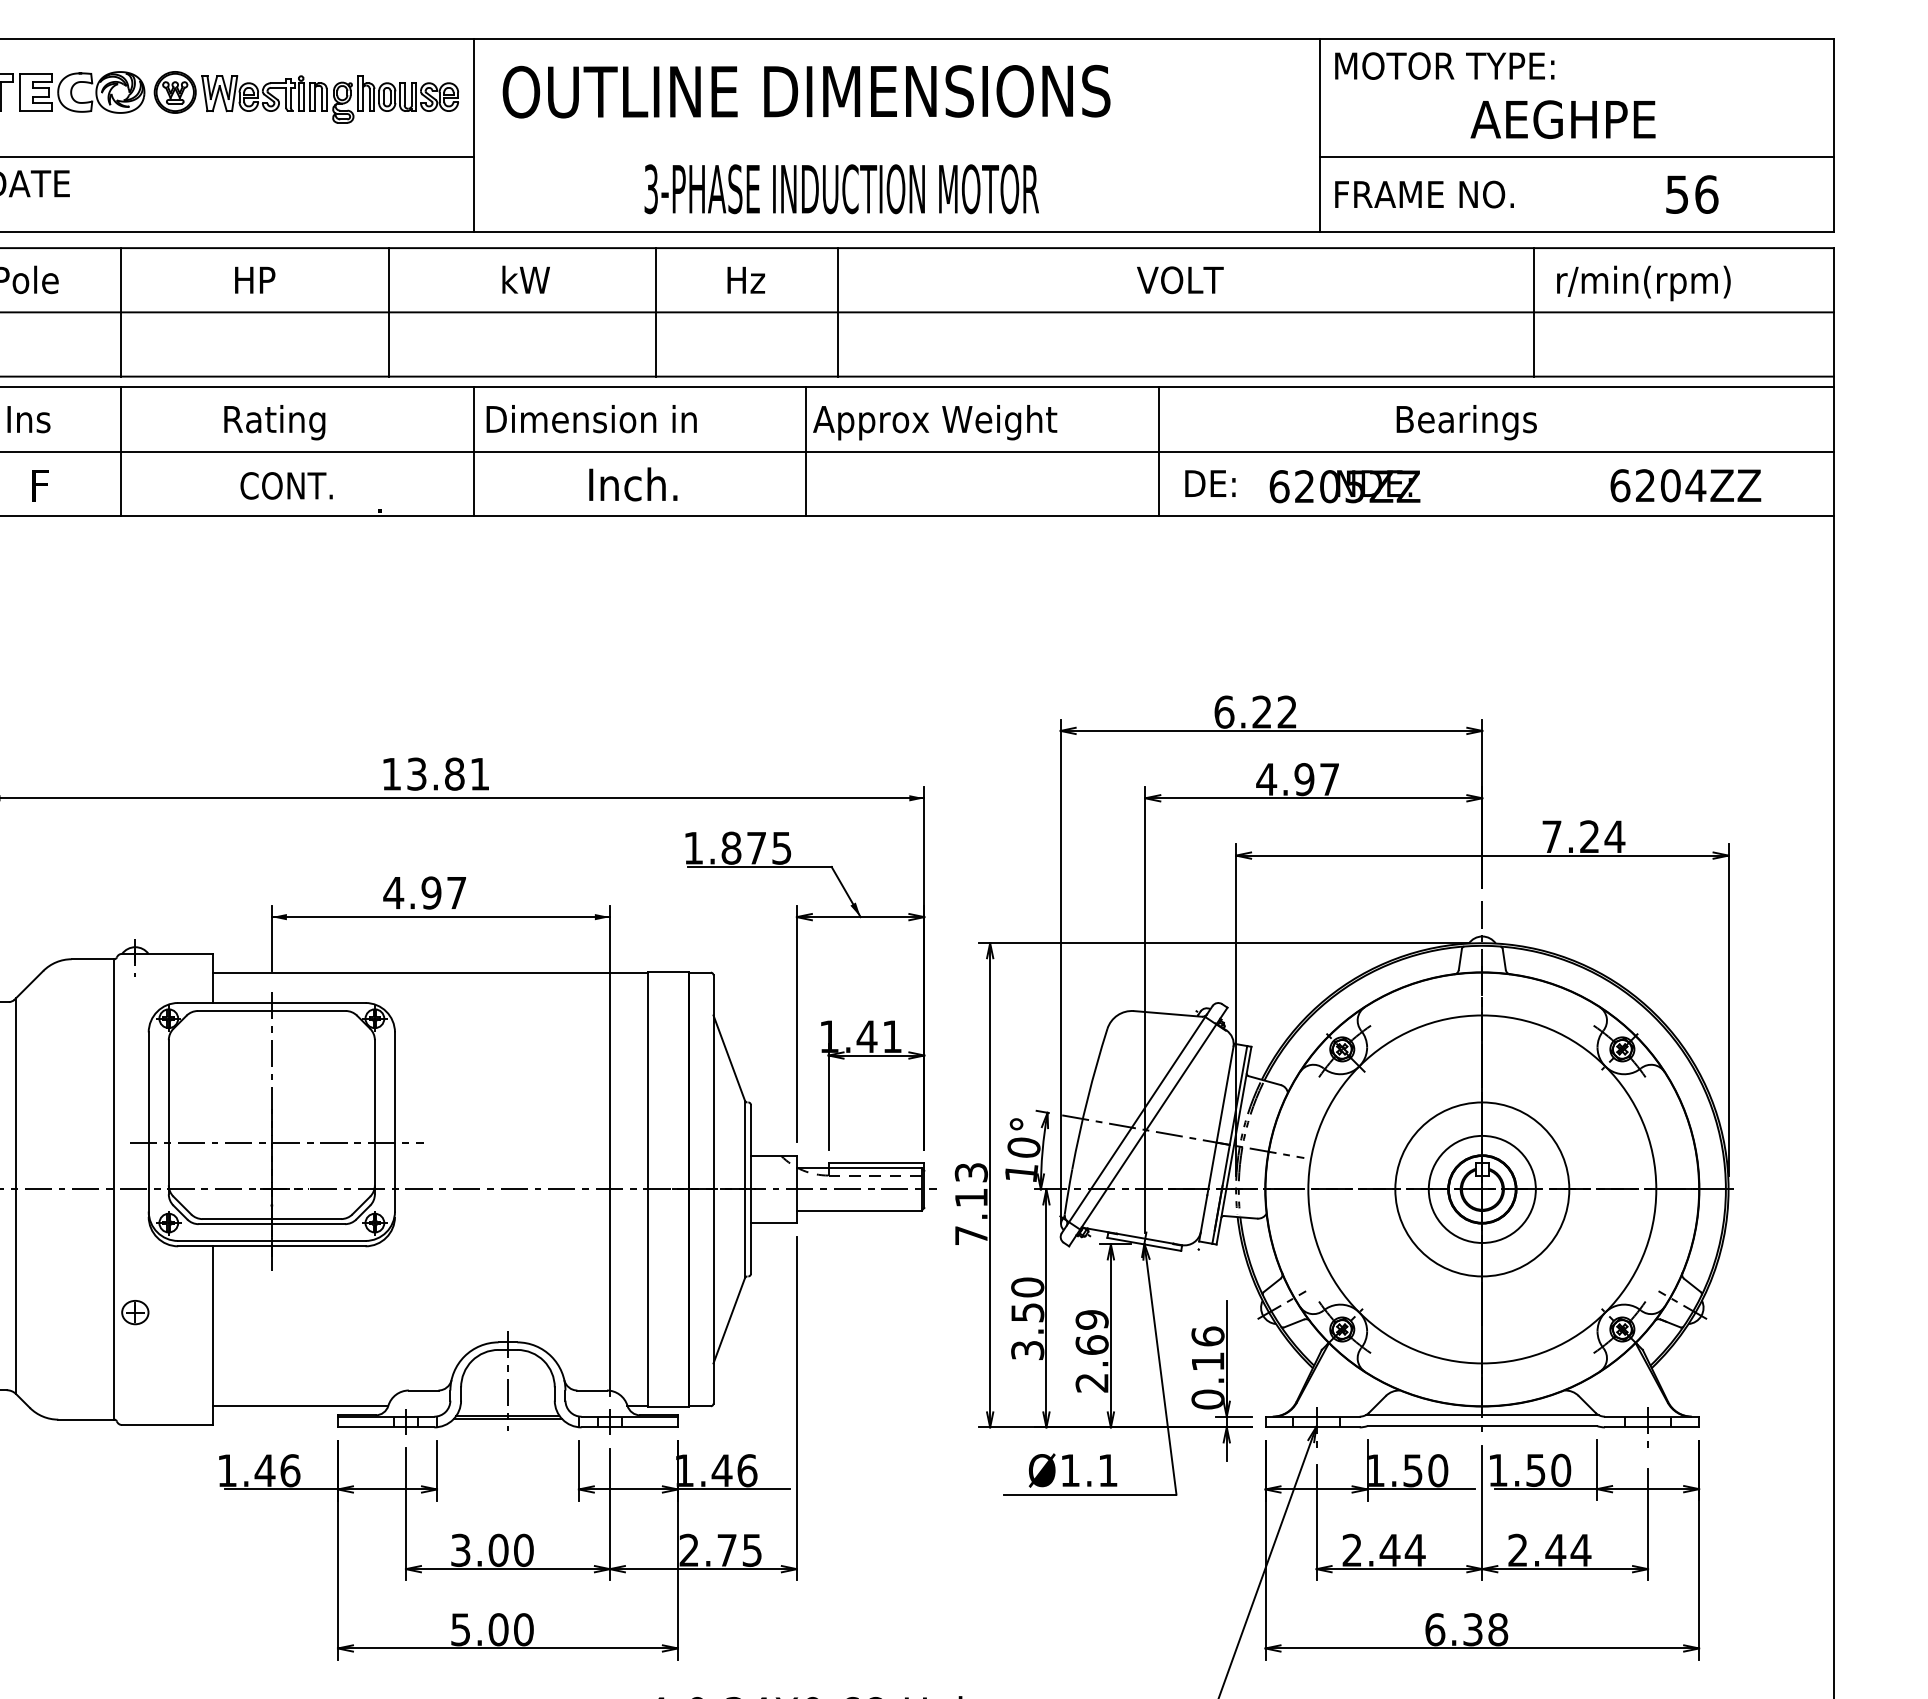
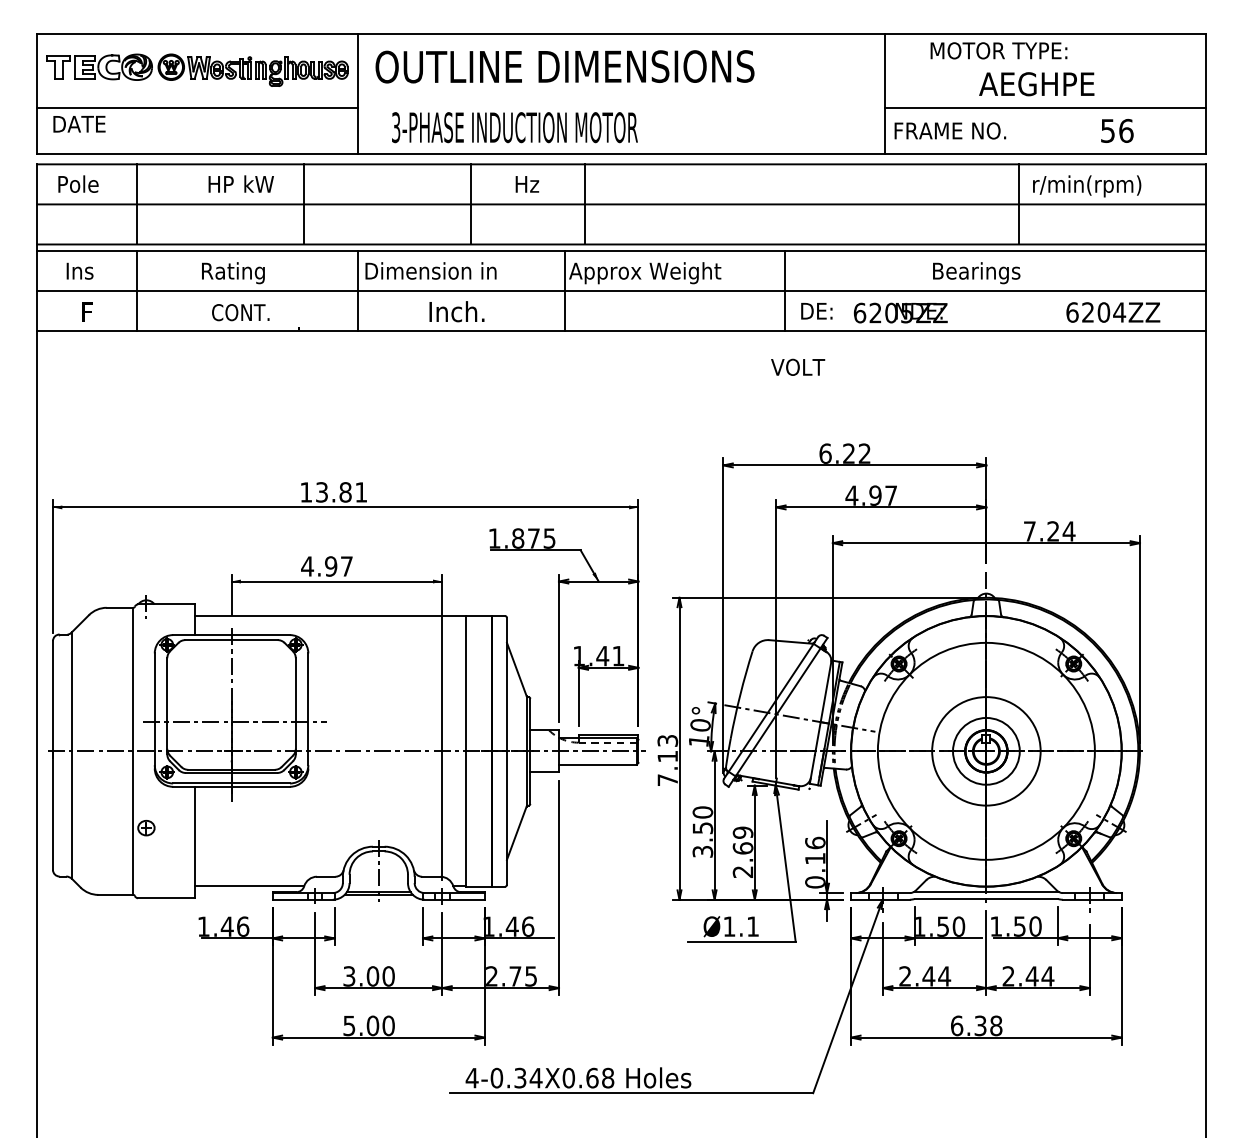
text: (1443, 65) -> (998, 50), moved
text: (841, 189) -> (514, 127), moved
text: (525, 278) -> (258, 183), moved
text: (1180, 278) -> (798, 366), moved

